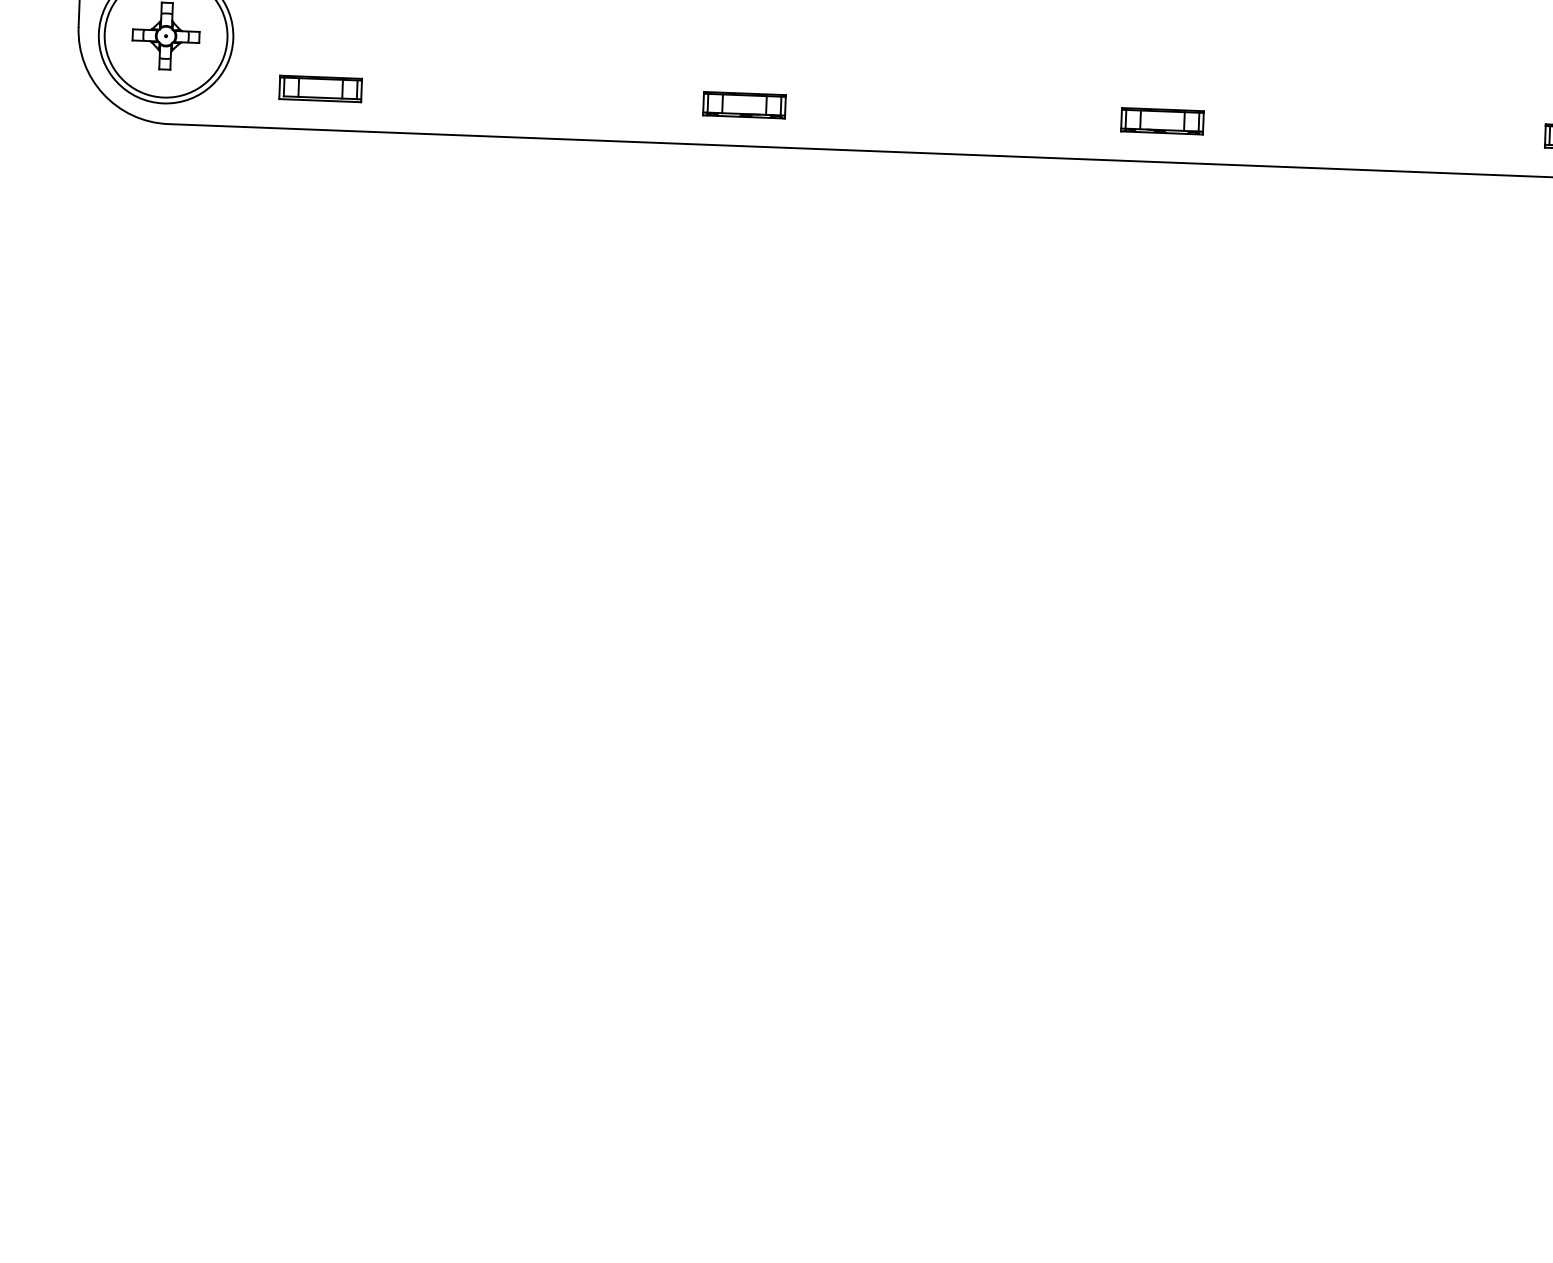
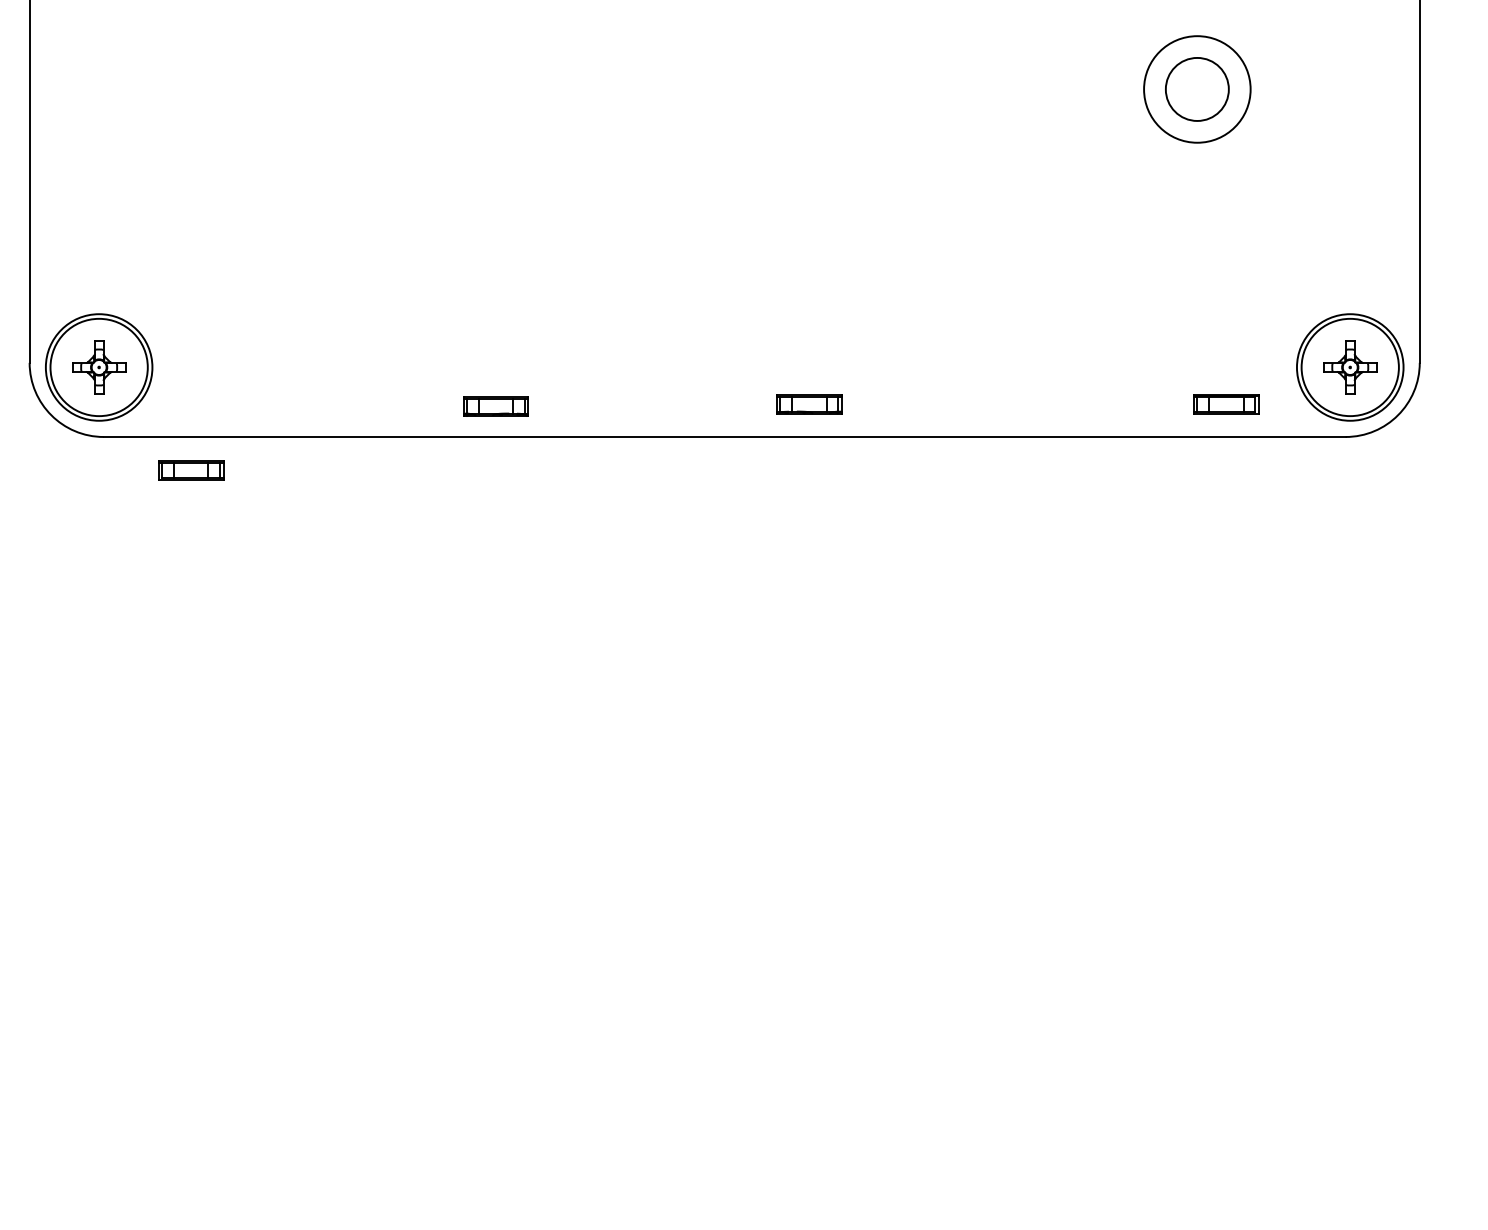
part: (321, 88) -> (191, 470), moved
part: (743, 105) -> (495, 406), moved
part: (1162, 121) -> (809, 404), moved

